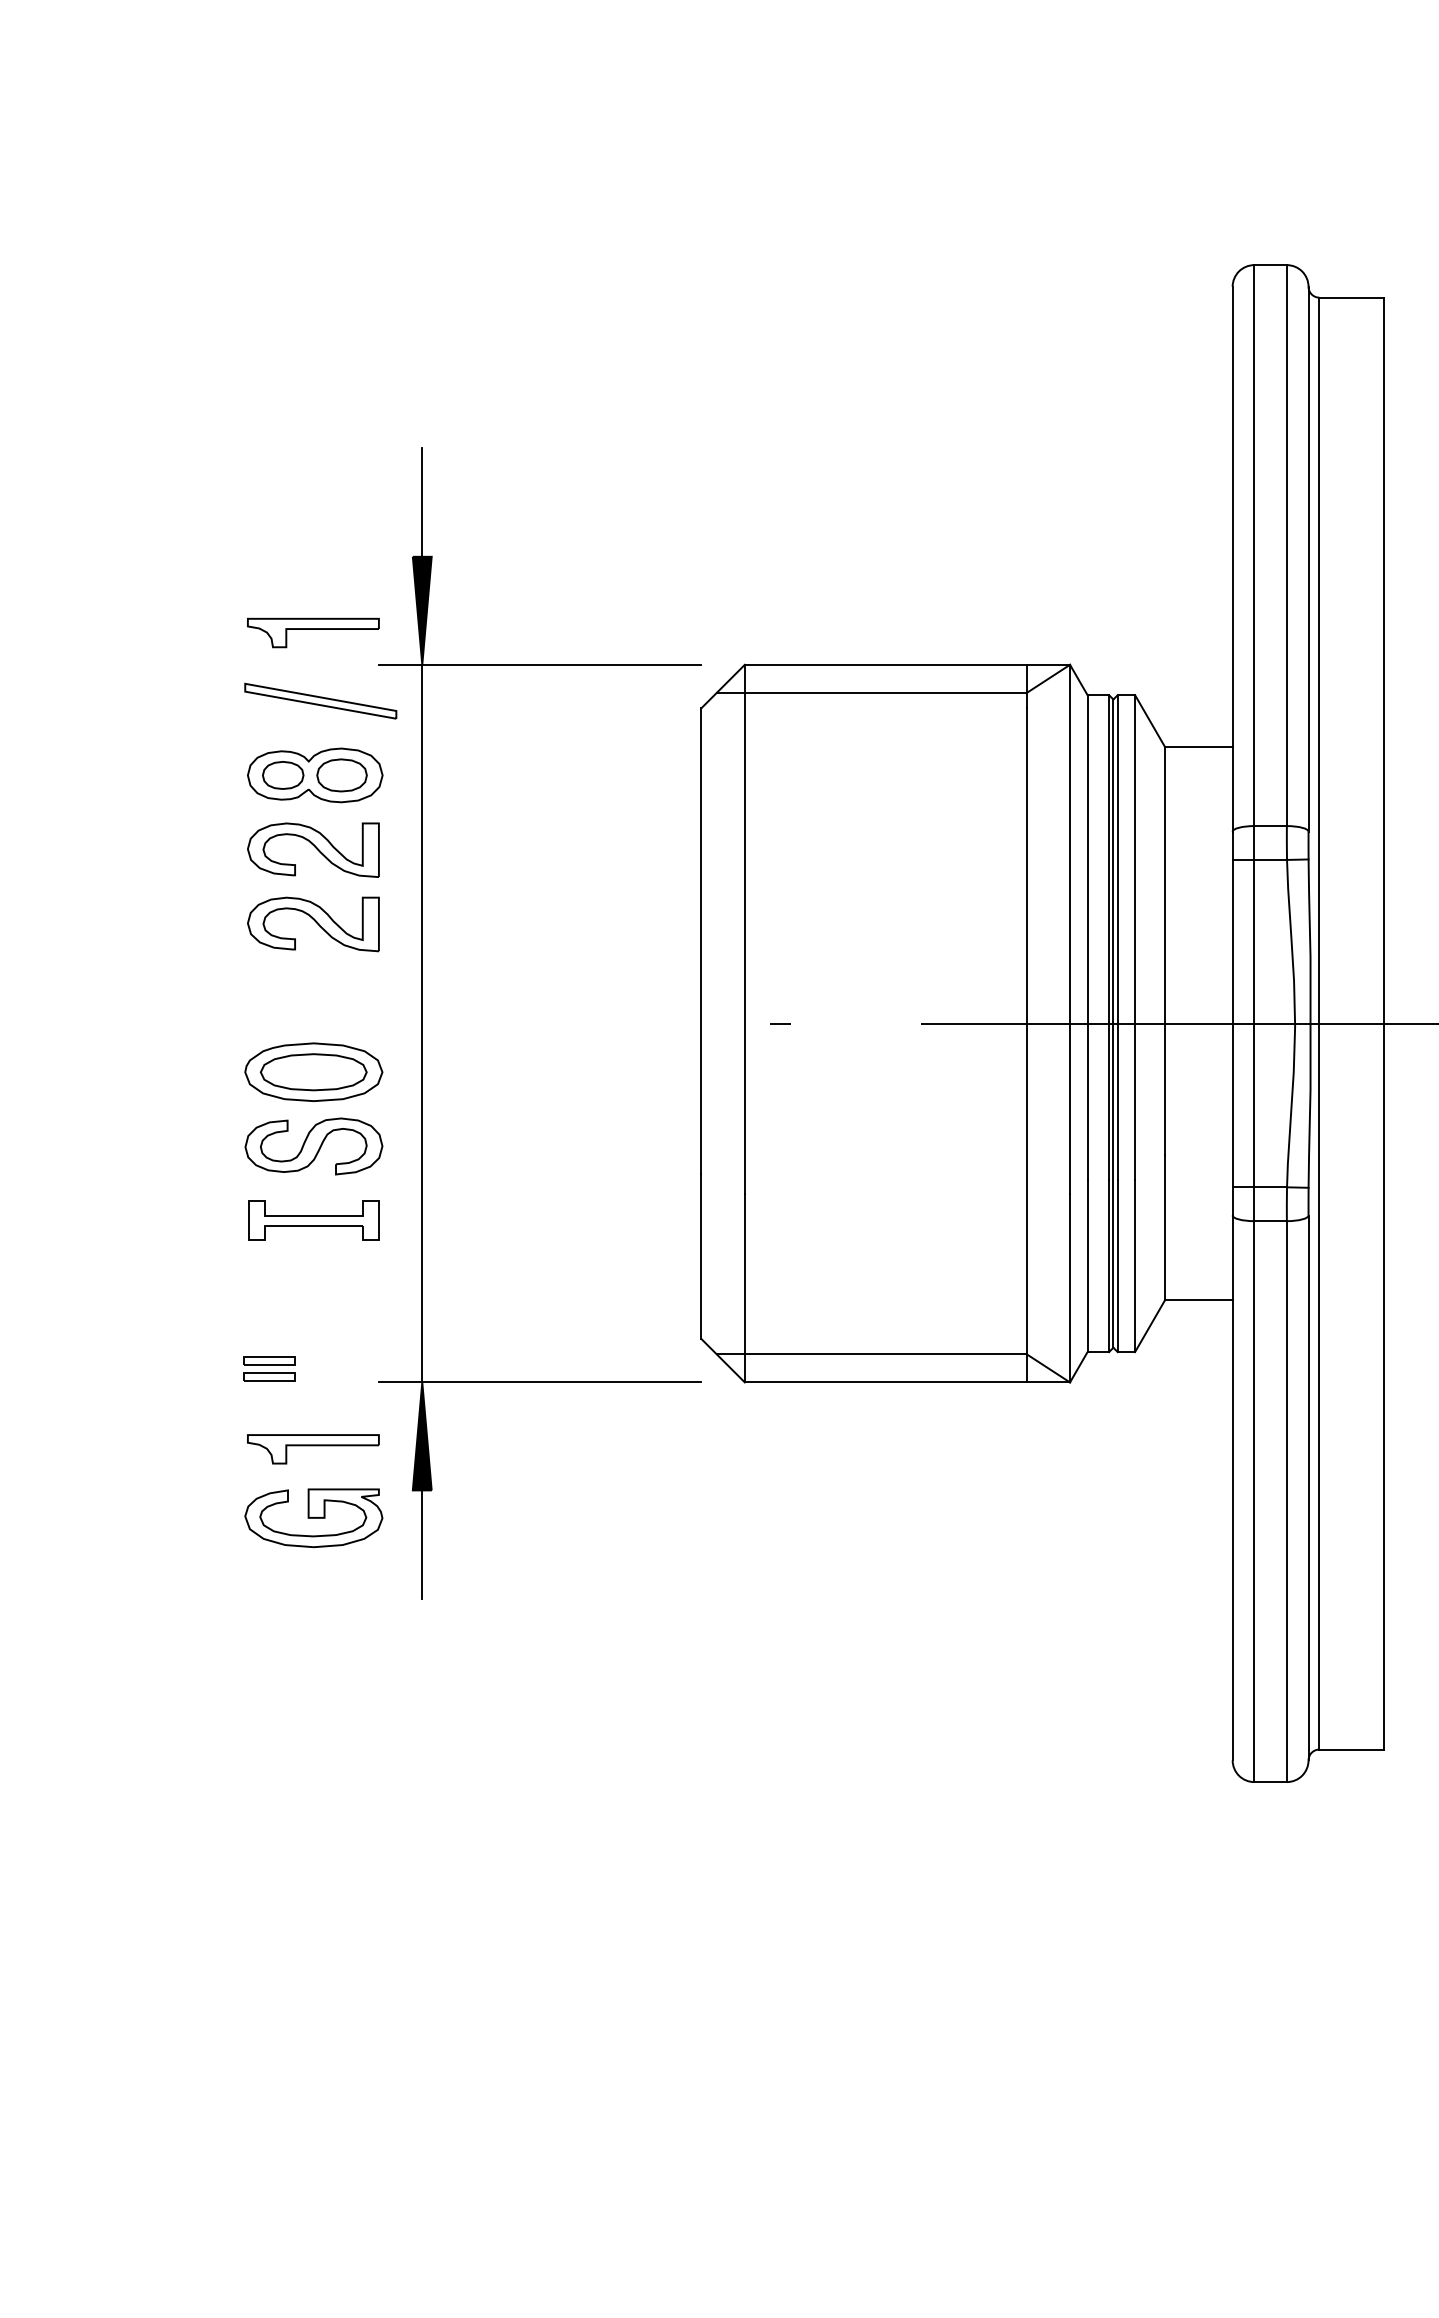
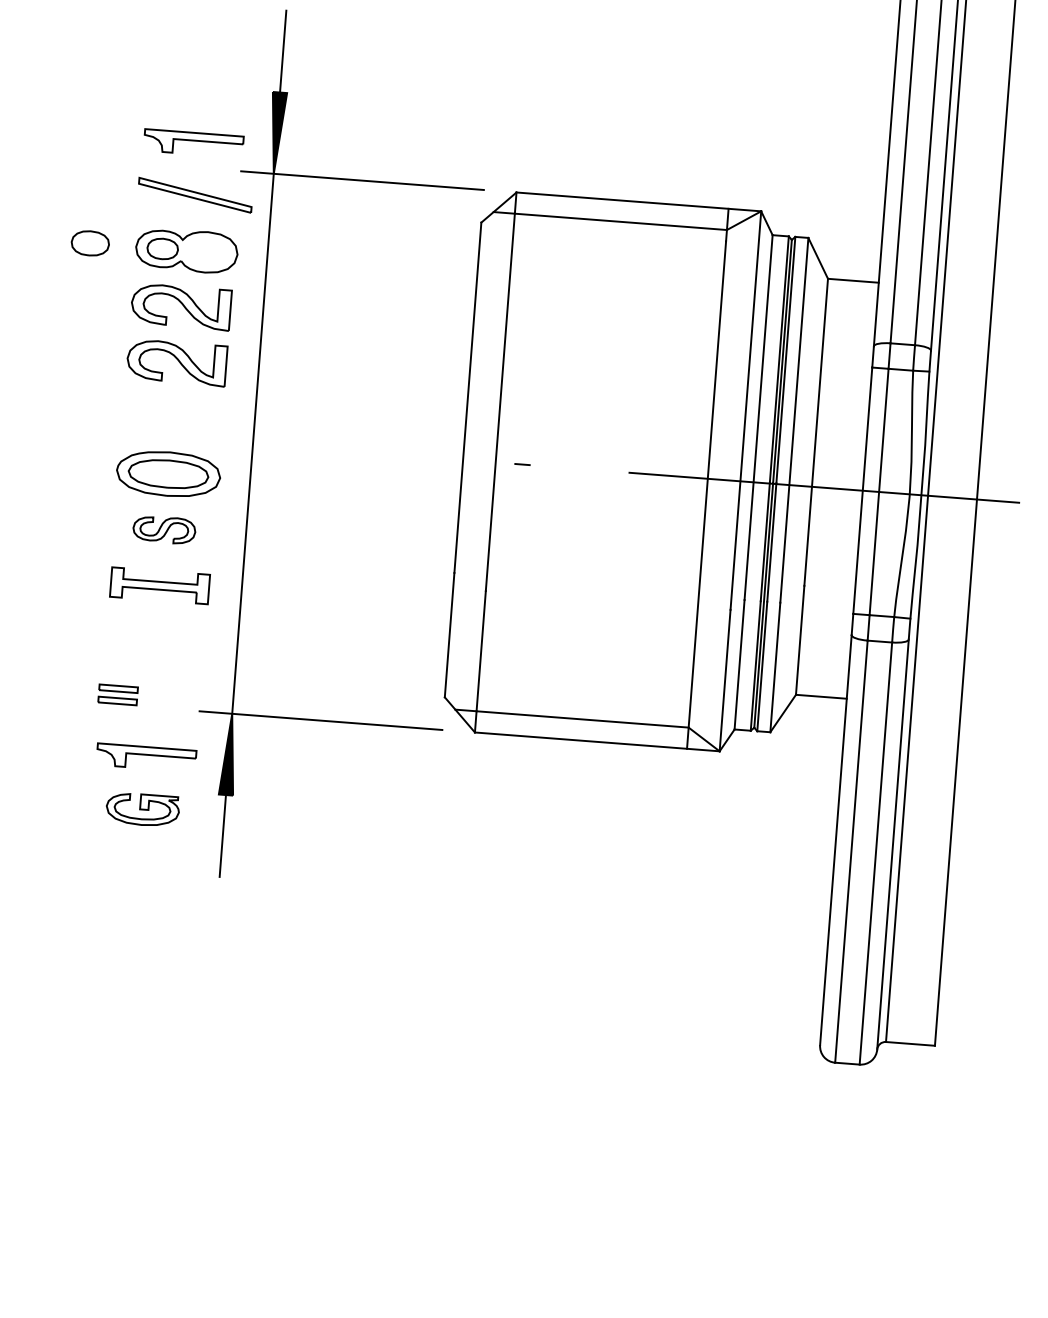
part: (341, 775) -> (89, 243), moved
part: (313, 1146) -> (164, 529), size x0.6
part: (313, 1518) -> (142, 809), size x0.7

